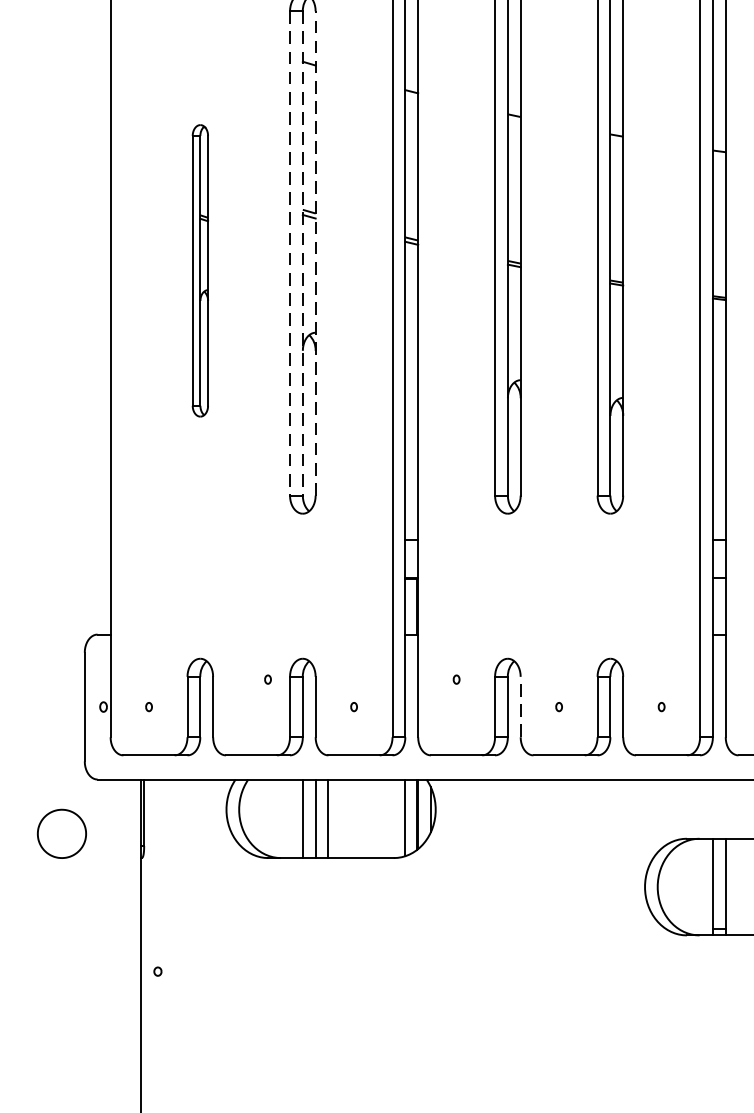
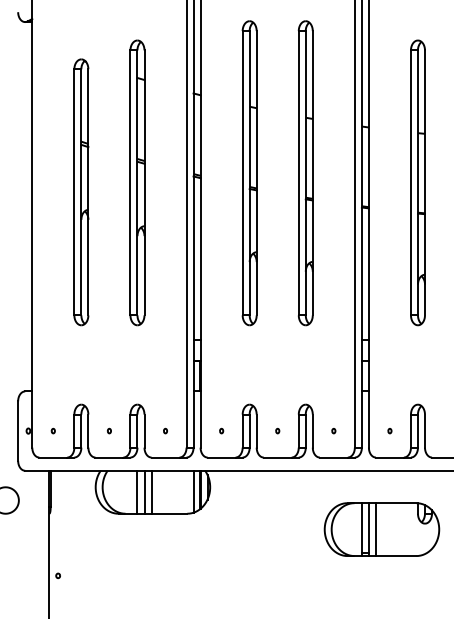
line: (315, 252) -> (144, 182), dashed -> solid
line: (290, 254) -> (130, 183), dashed -> solid
line: (302, 254) -> (137, 183), dashed -> solid
part: (200, 271) -> (81, 192), size x1.67
part: (268, 678) -> (109, 430), moved
part: (456, 678) -> (221, 430), moved
line: (520, 707) -> (256, 431), dashed -> solid
line: (737, 886) -> (375, 529), added

